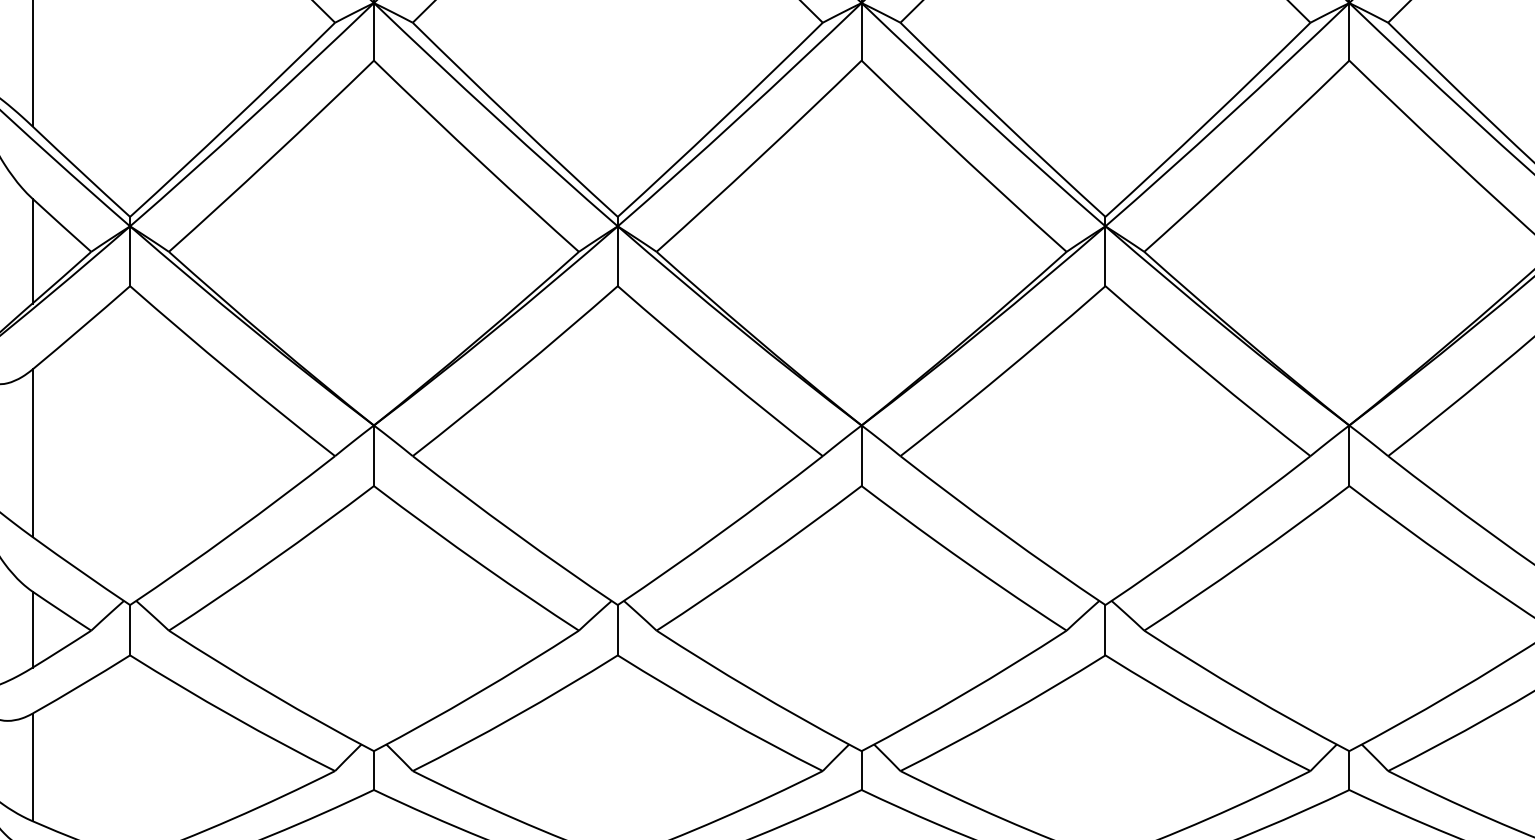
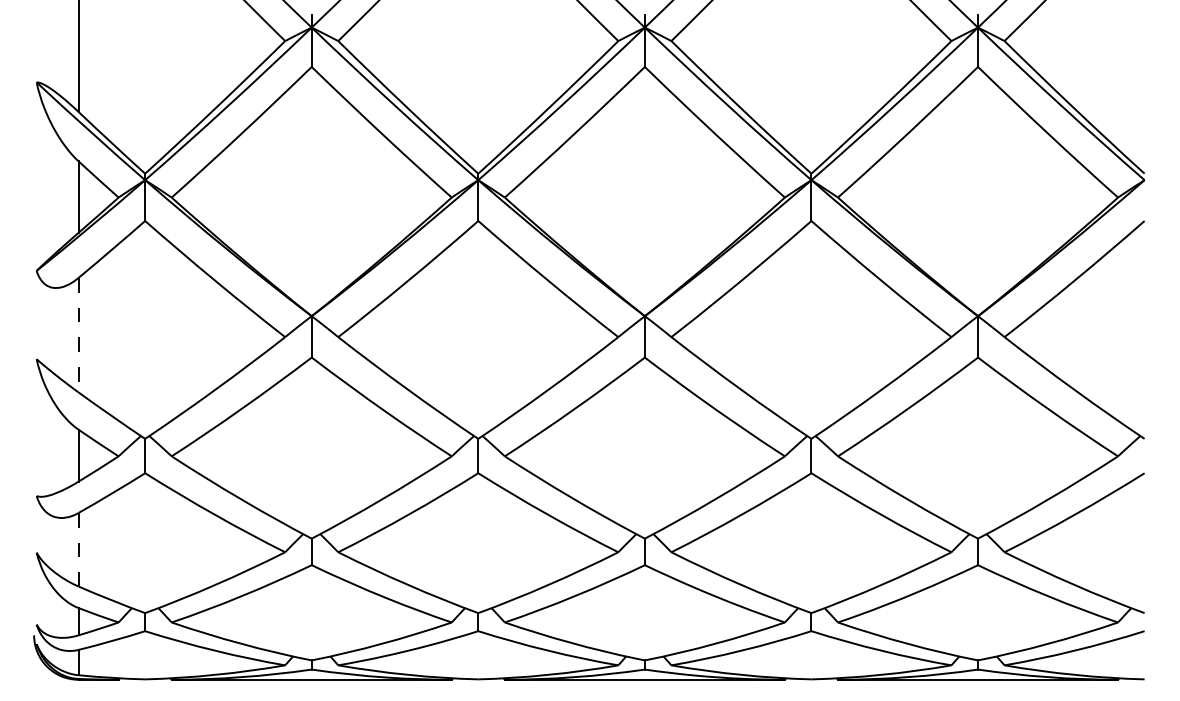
line: (32, 453) -> (78, 335), solid -> dashed
line: (32, 767) -> (78, 549), solid -> dashed

